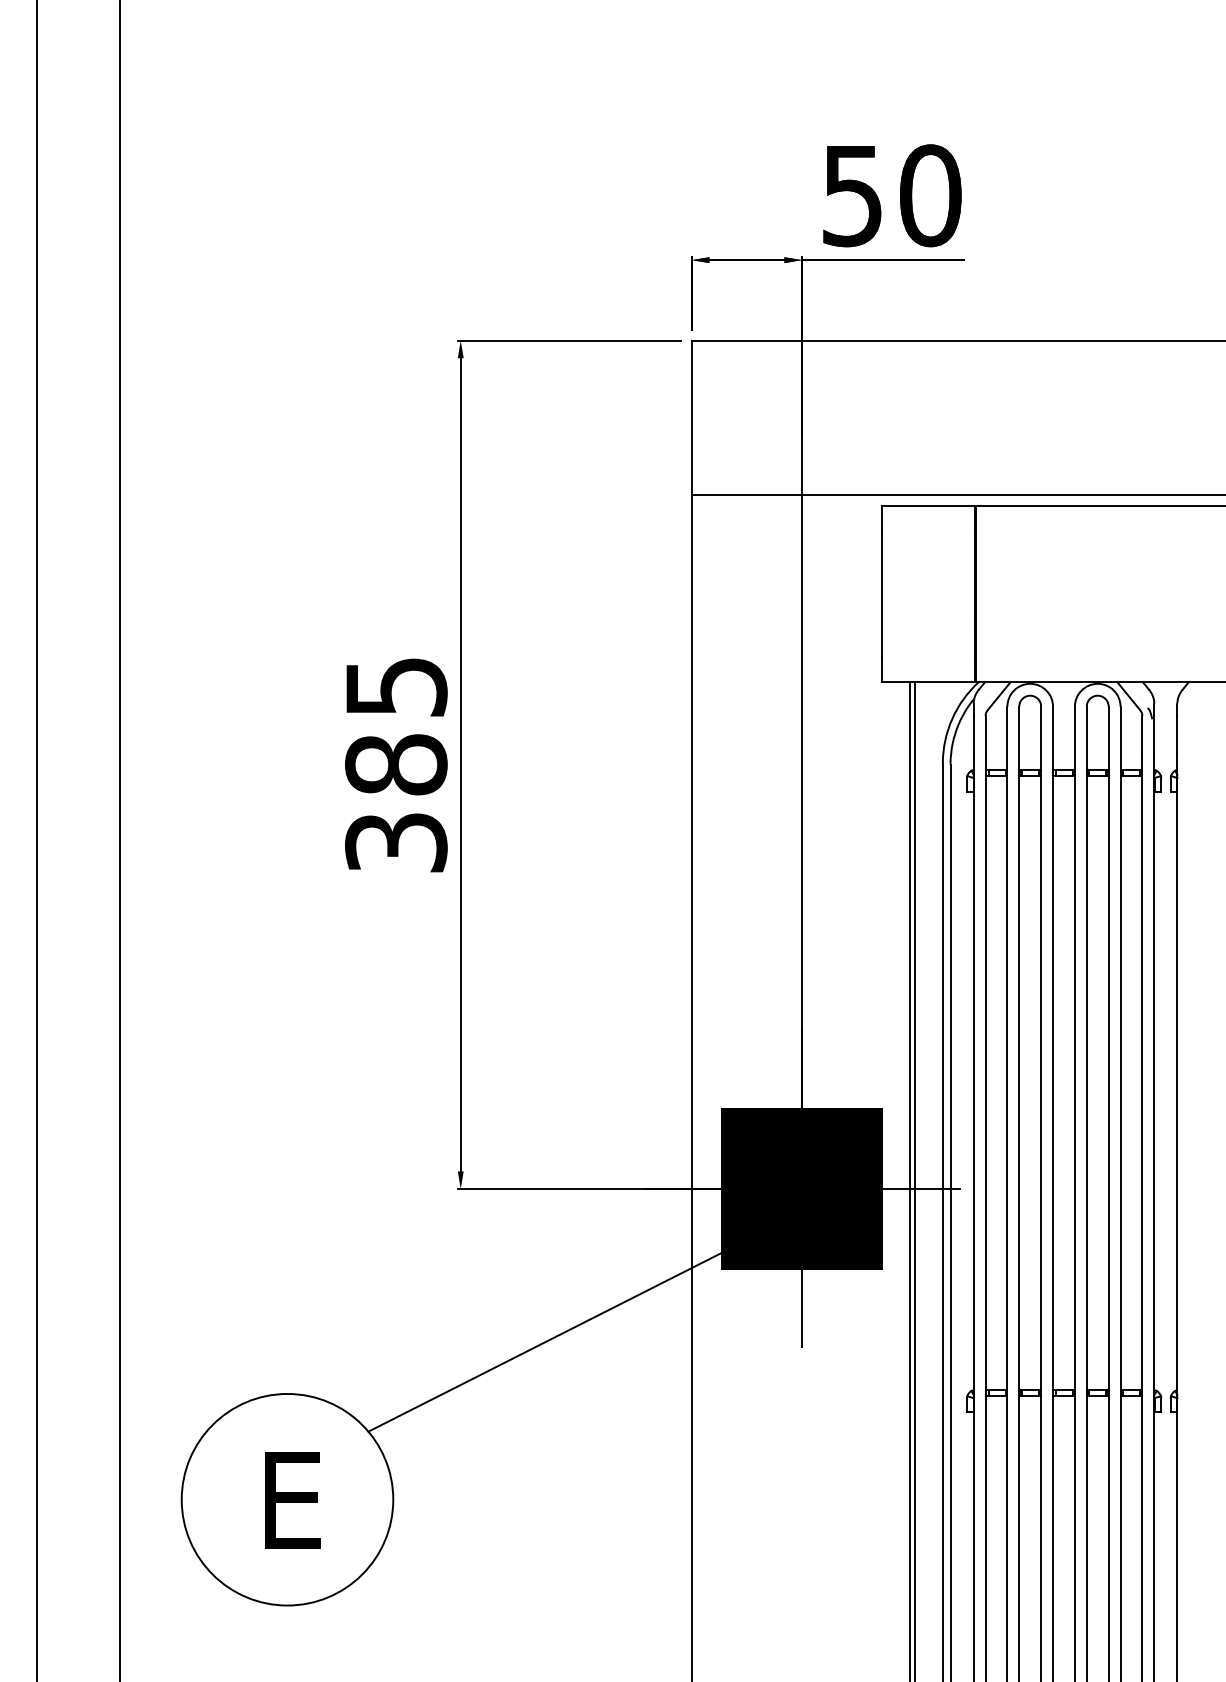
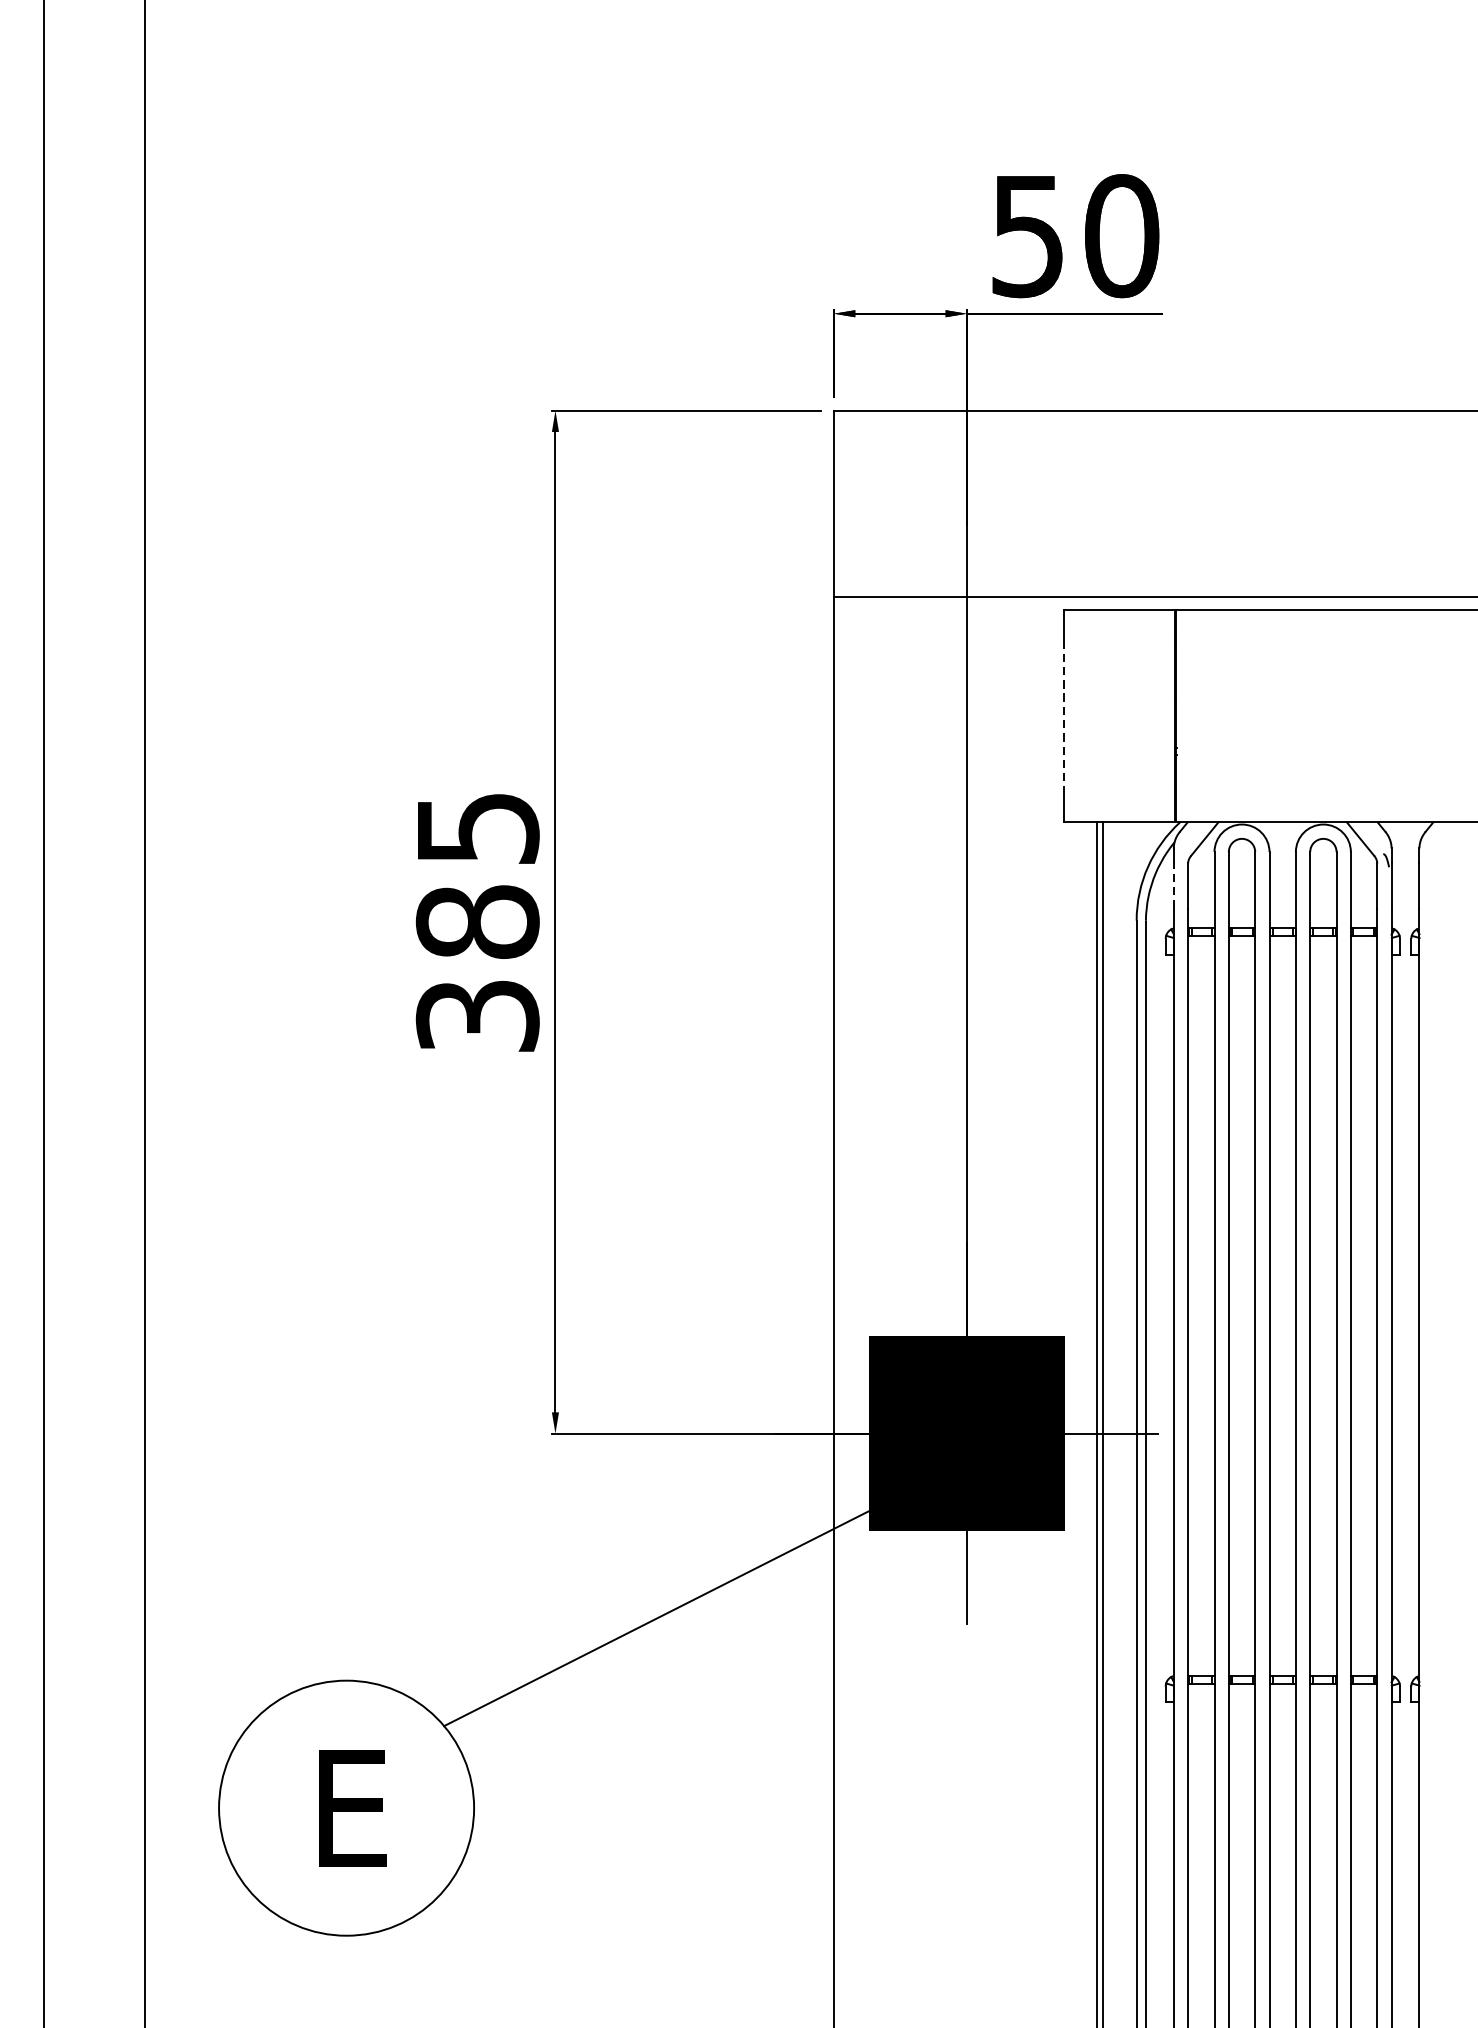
line: (882, 593) -> (1063, 715), solid -> dashed
line: (973, 734) -> (1173, 885), solid -> dashed

